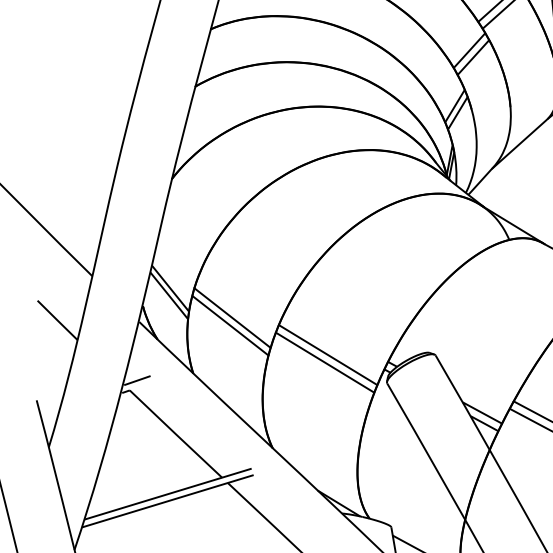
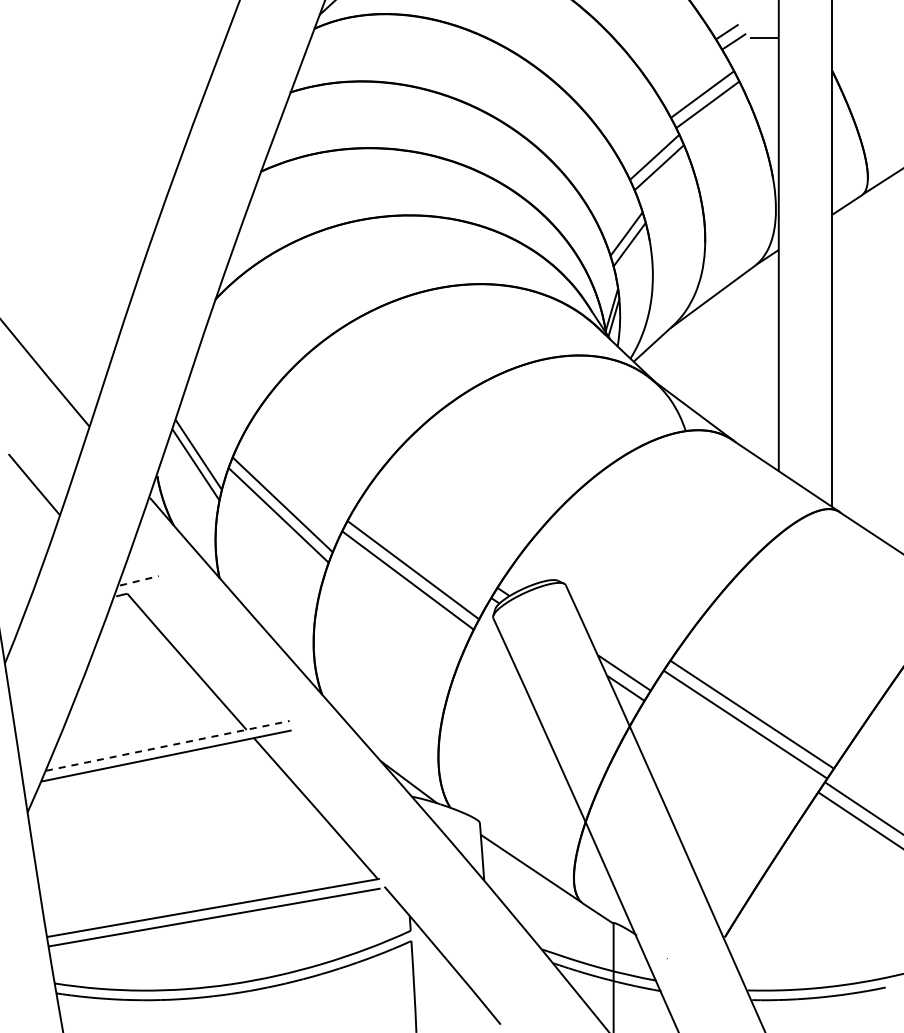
line: (137, 380) -> (139, 580), solid -> dashed
line: (168, 493) -> (168, 745), solid -> dashed

